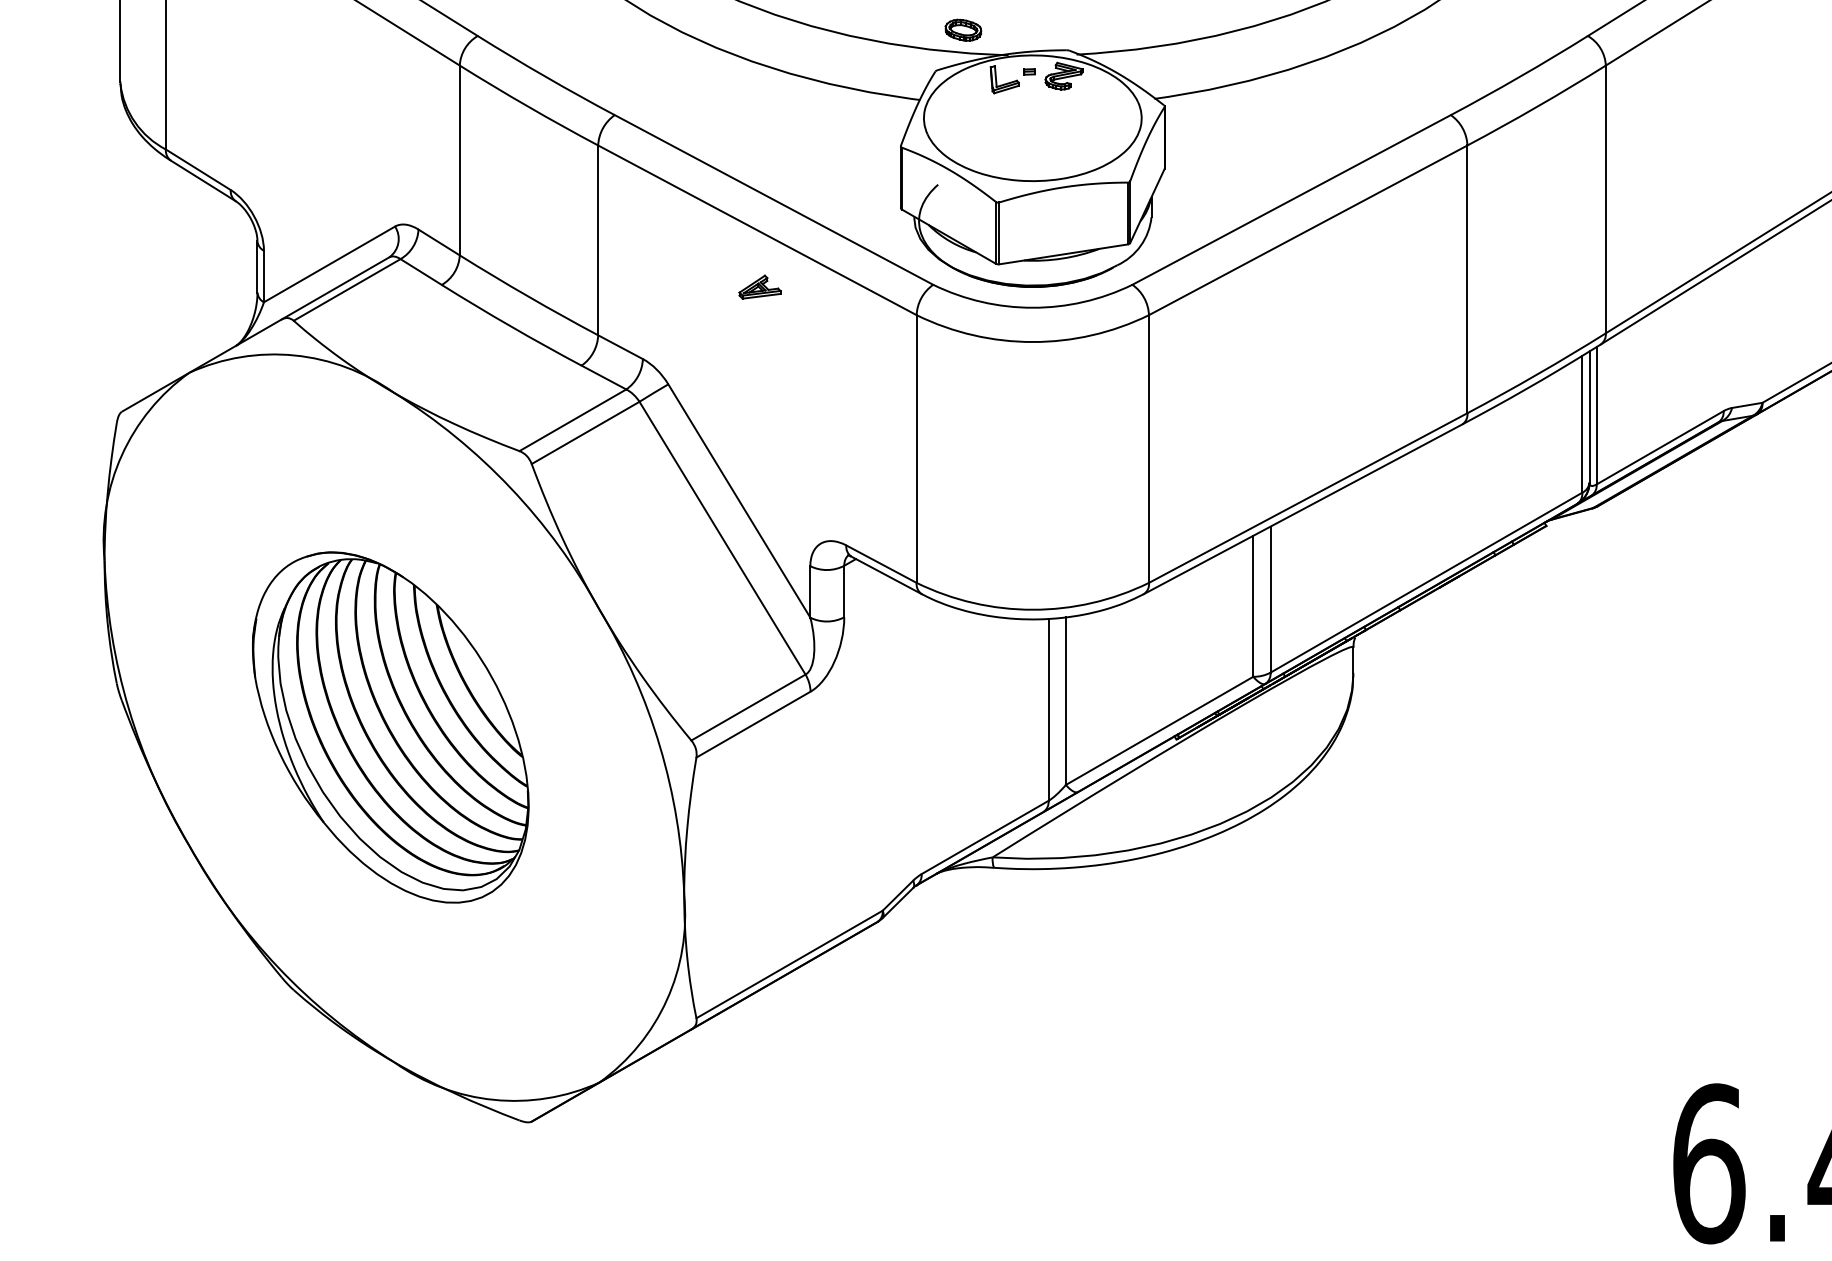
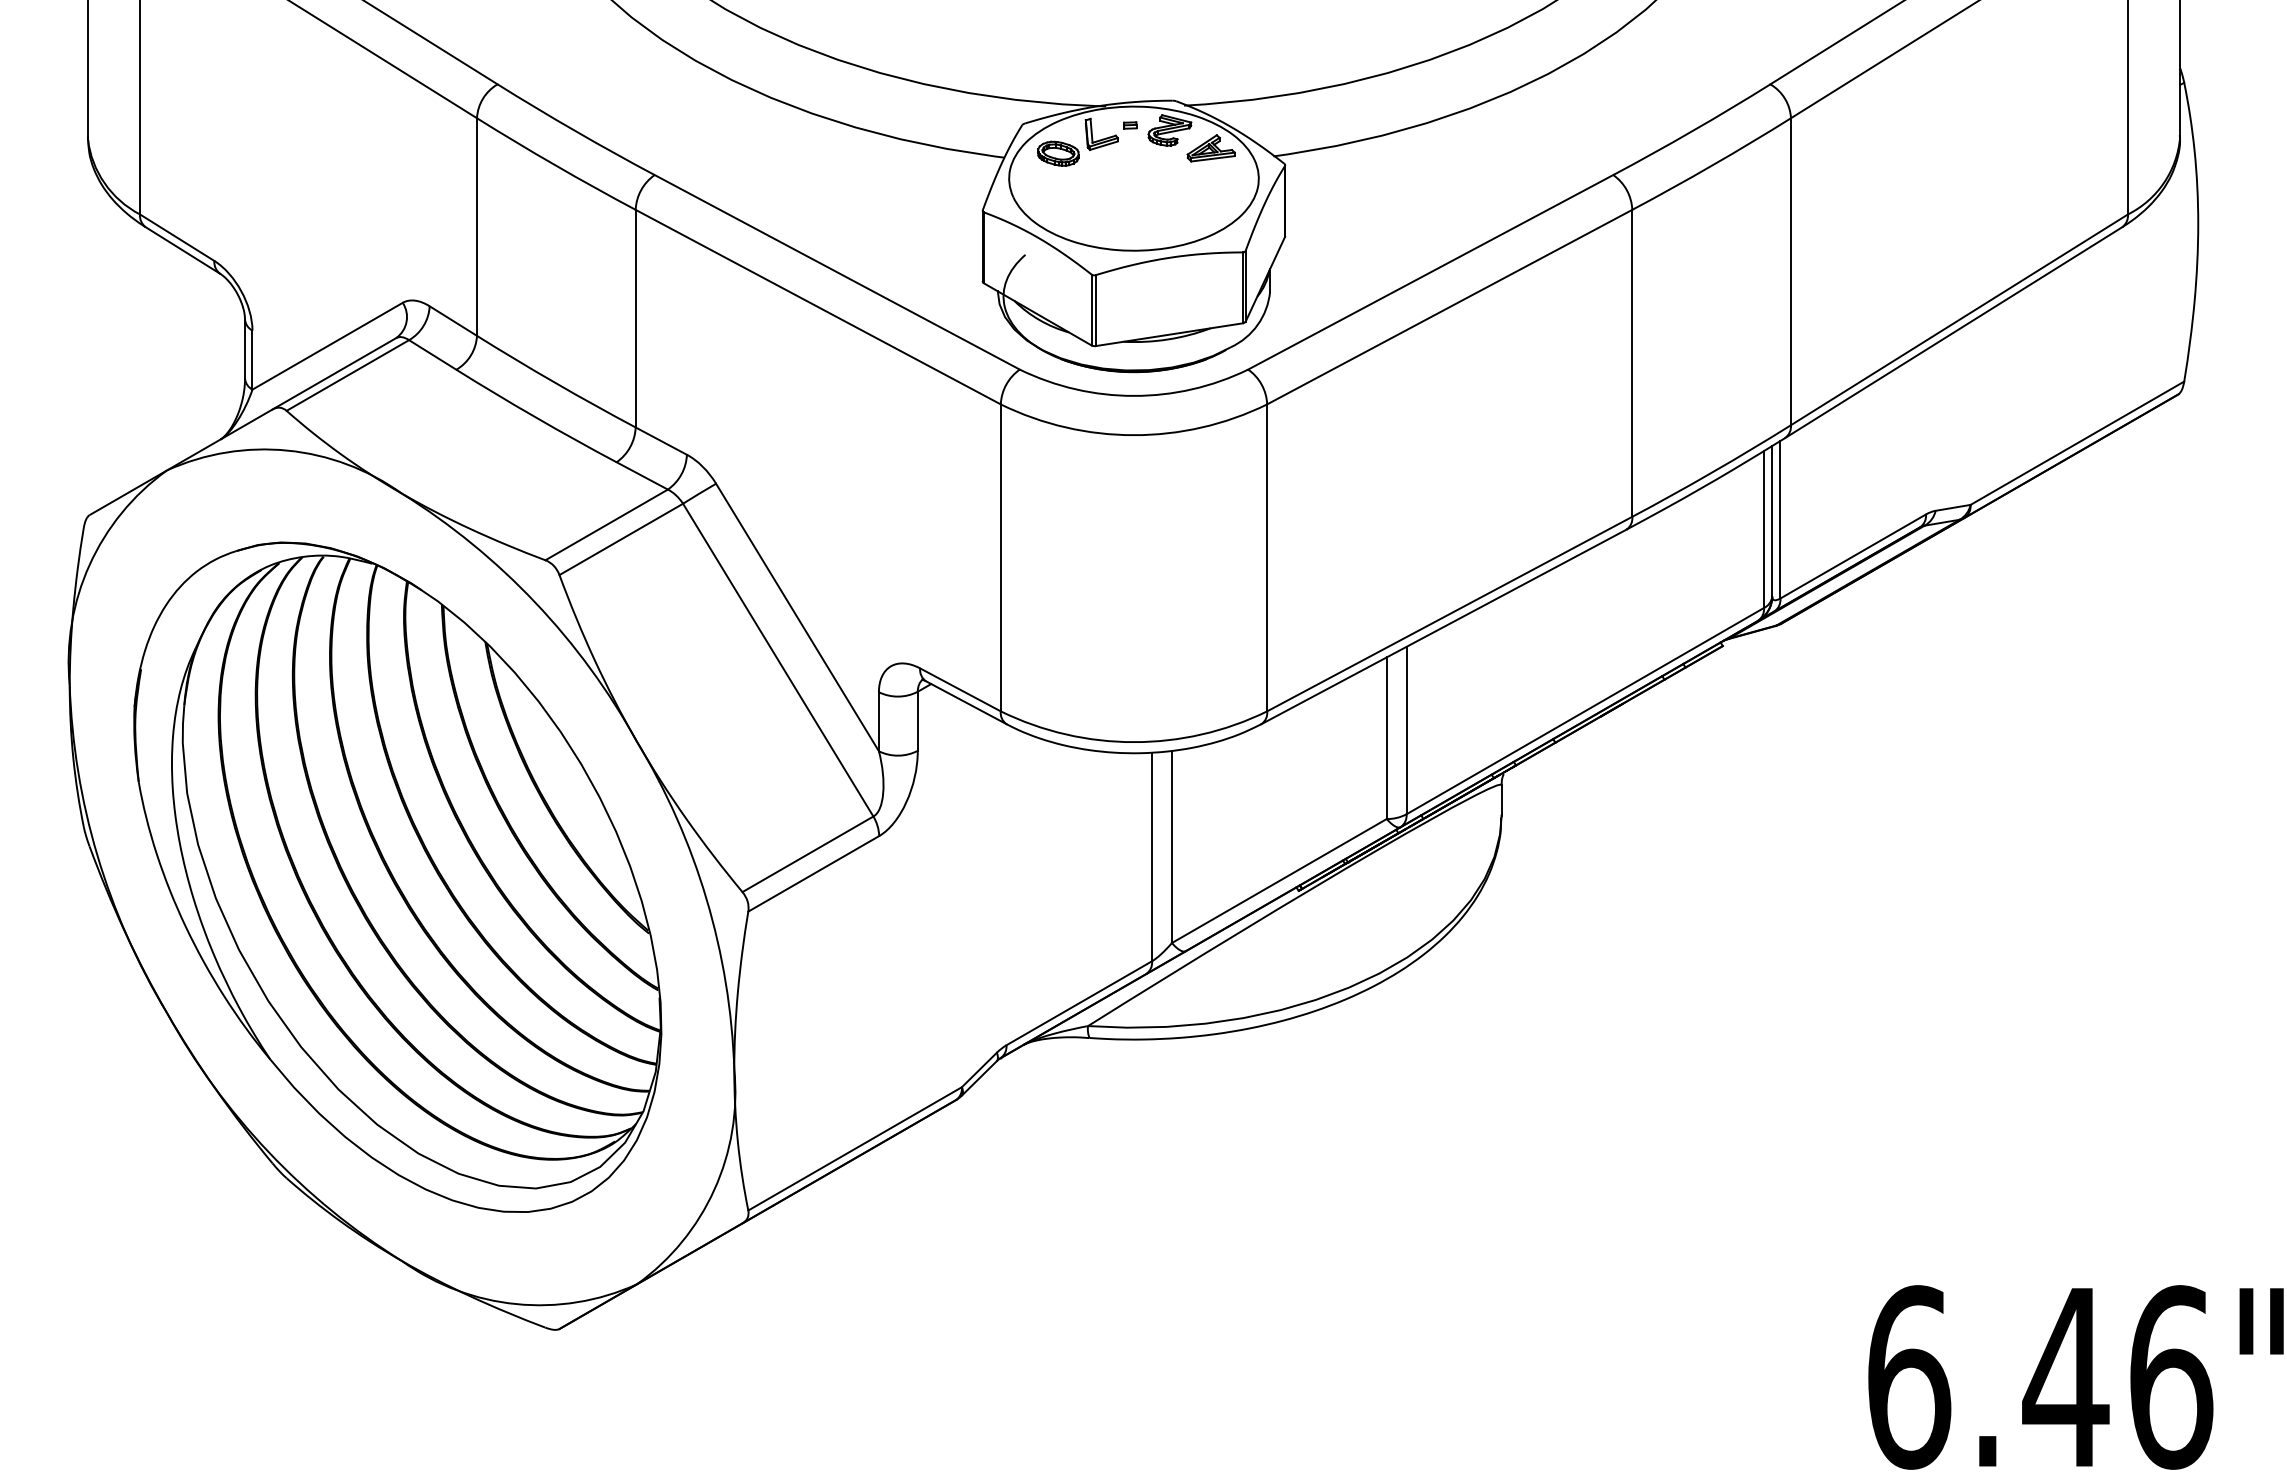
part: (963, 30) -> (1058, 153), moved
part: (759, 287) -> (1210, 148), moved
part: (390, 726) -> (397, 876), size x1.67

